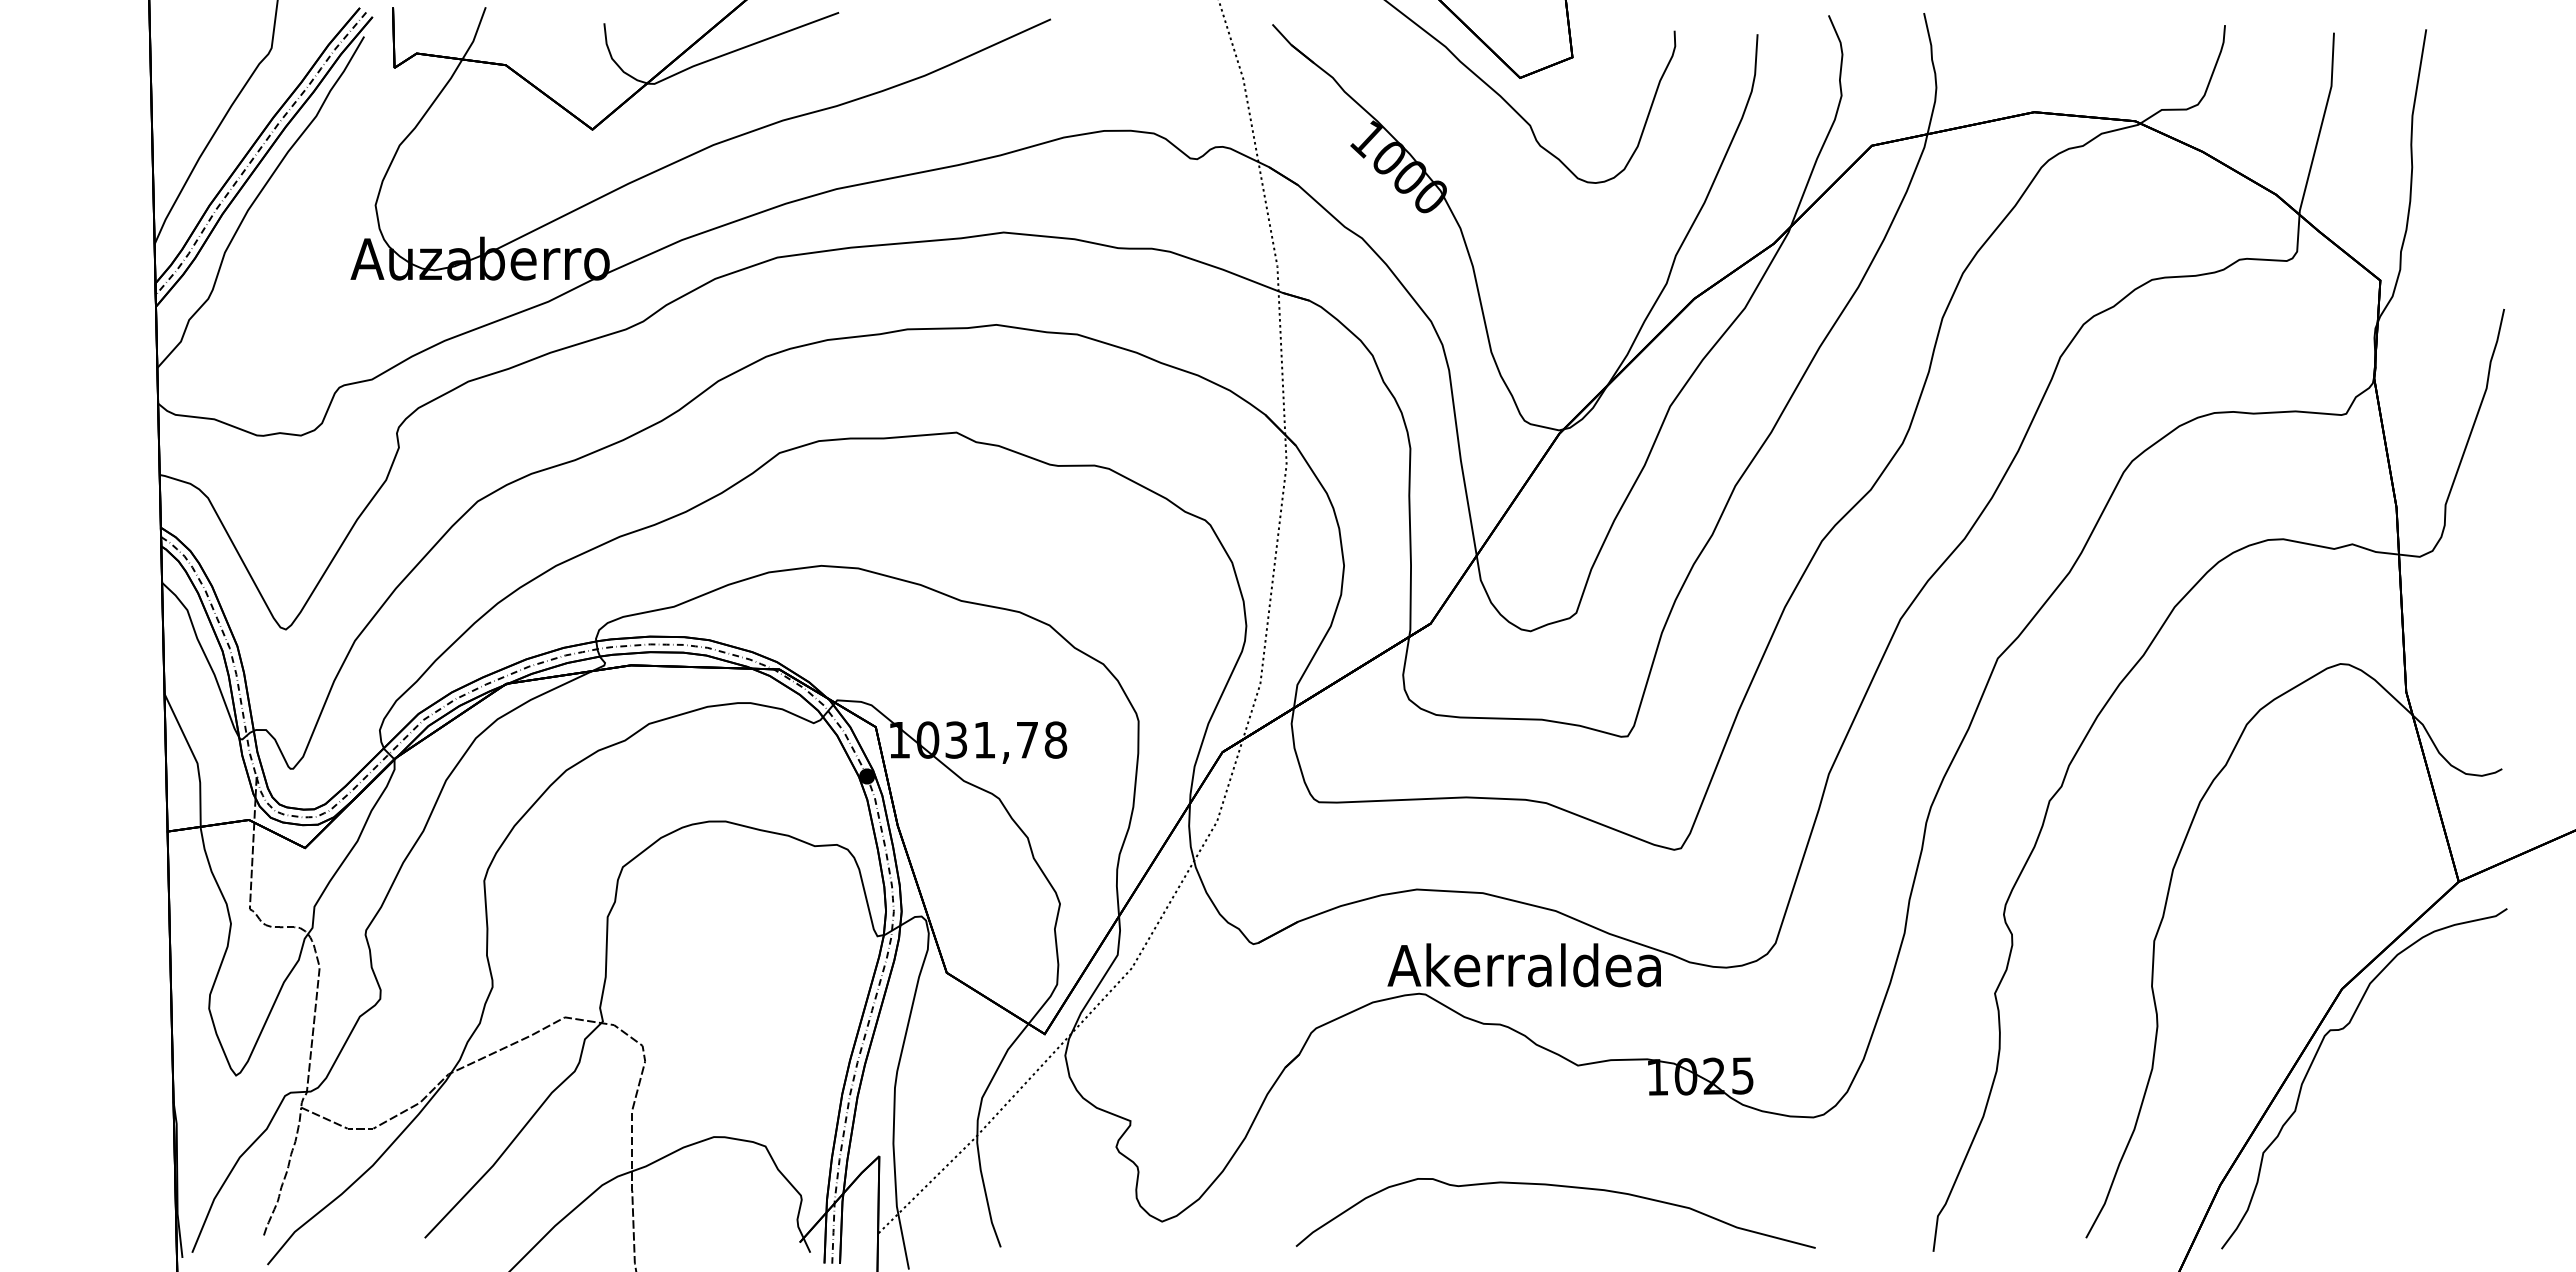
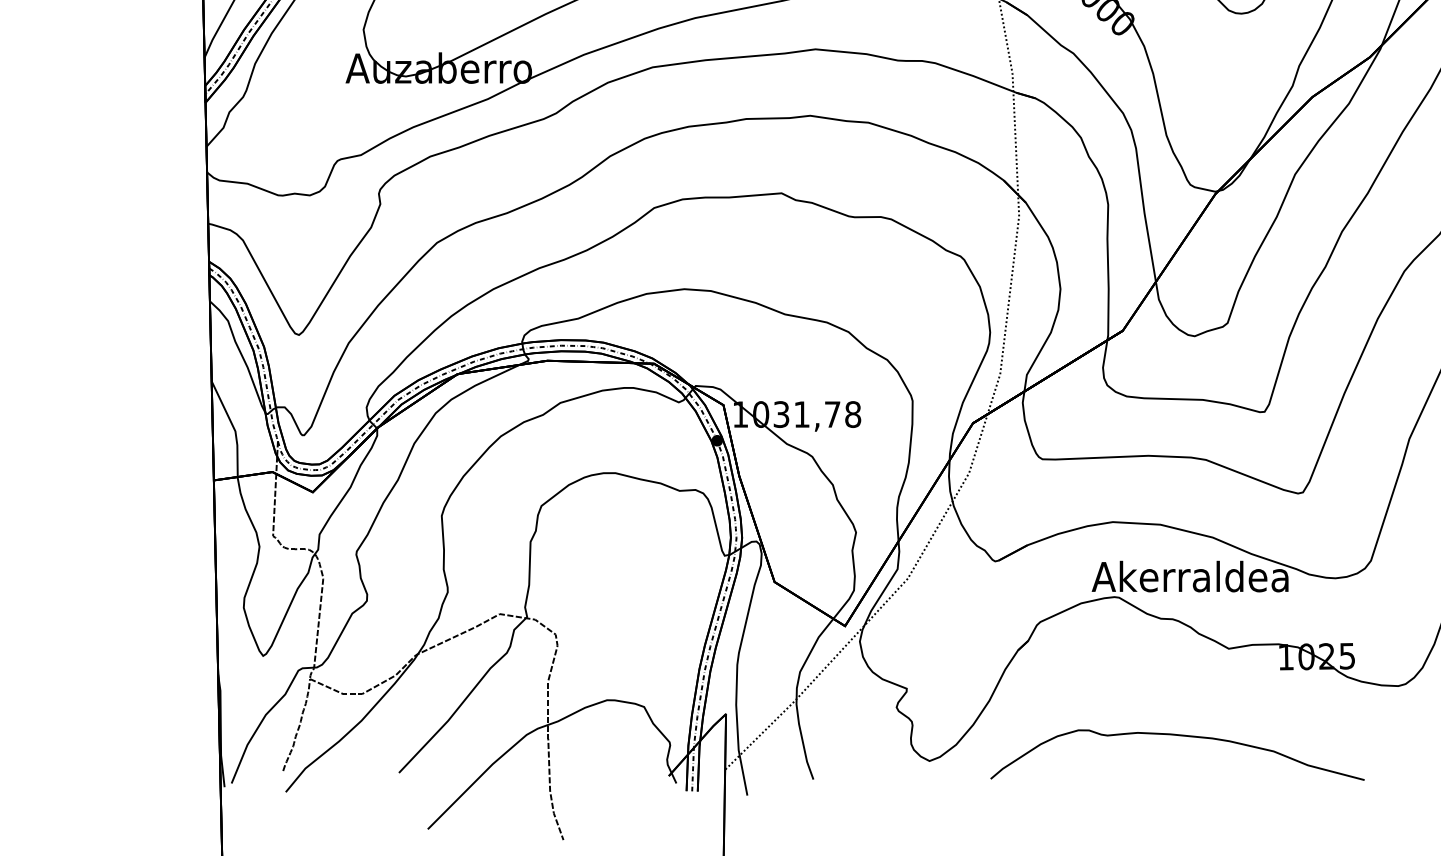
curve: (1555, 1186) -> (1177, 735), moved

